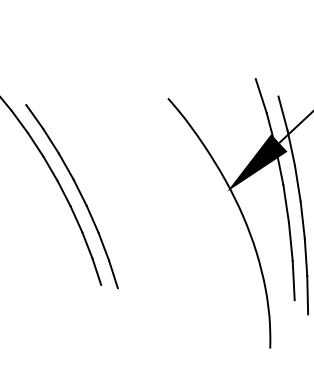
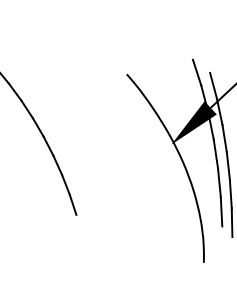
part: (79, 193) -> (60, 145), removed

